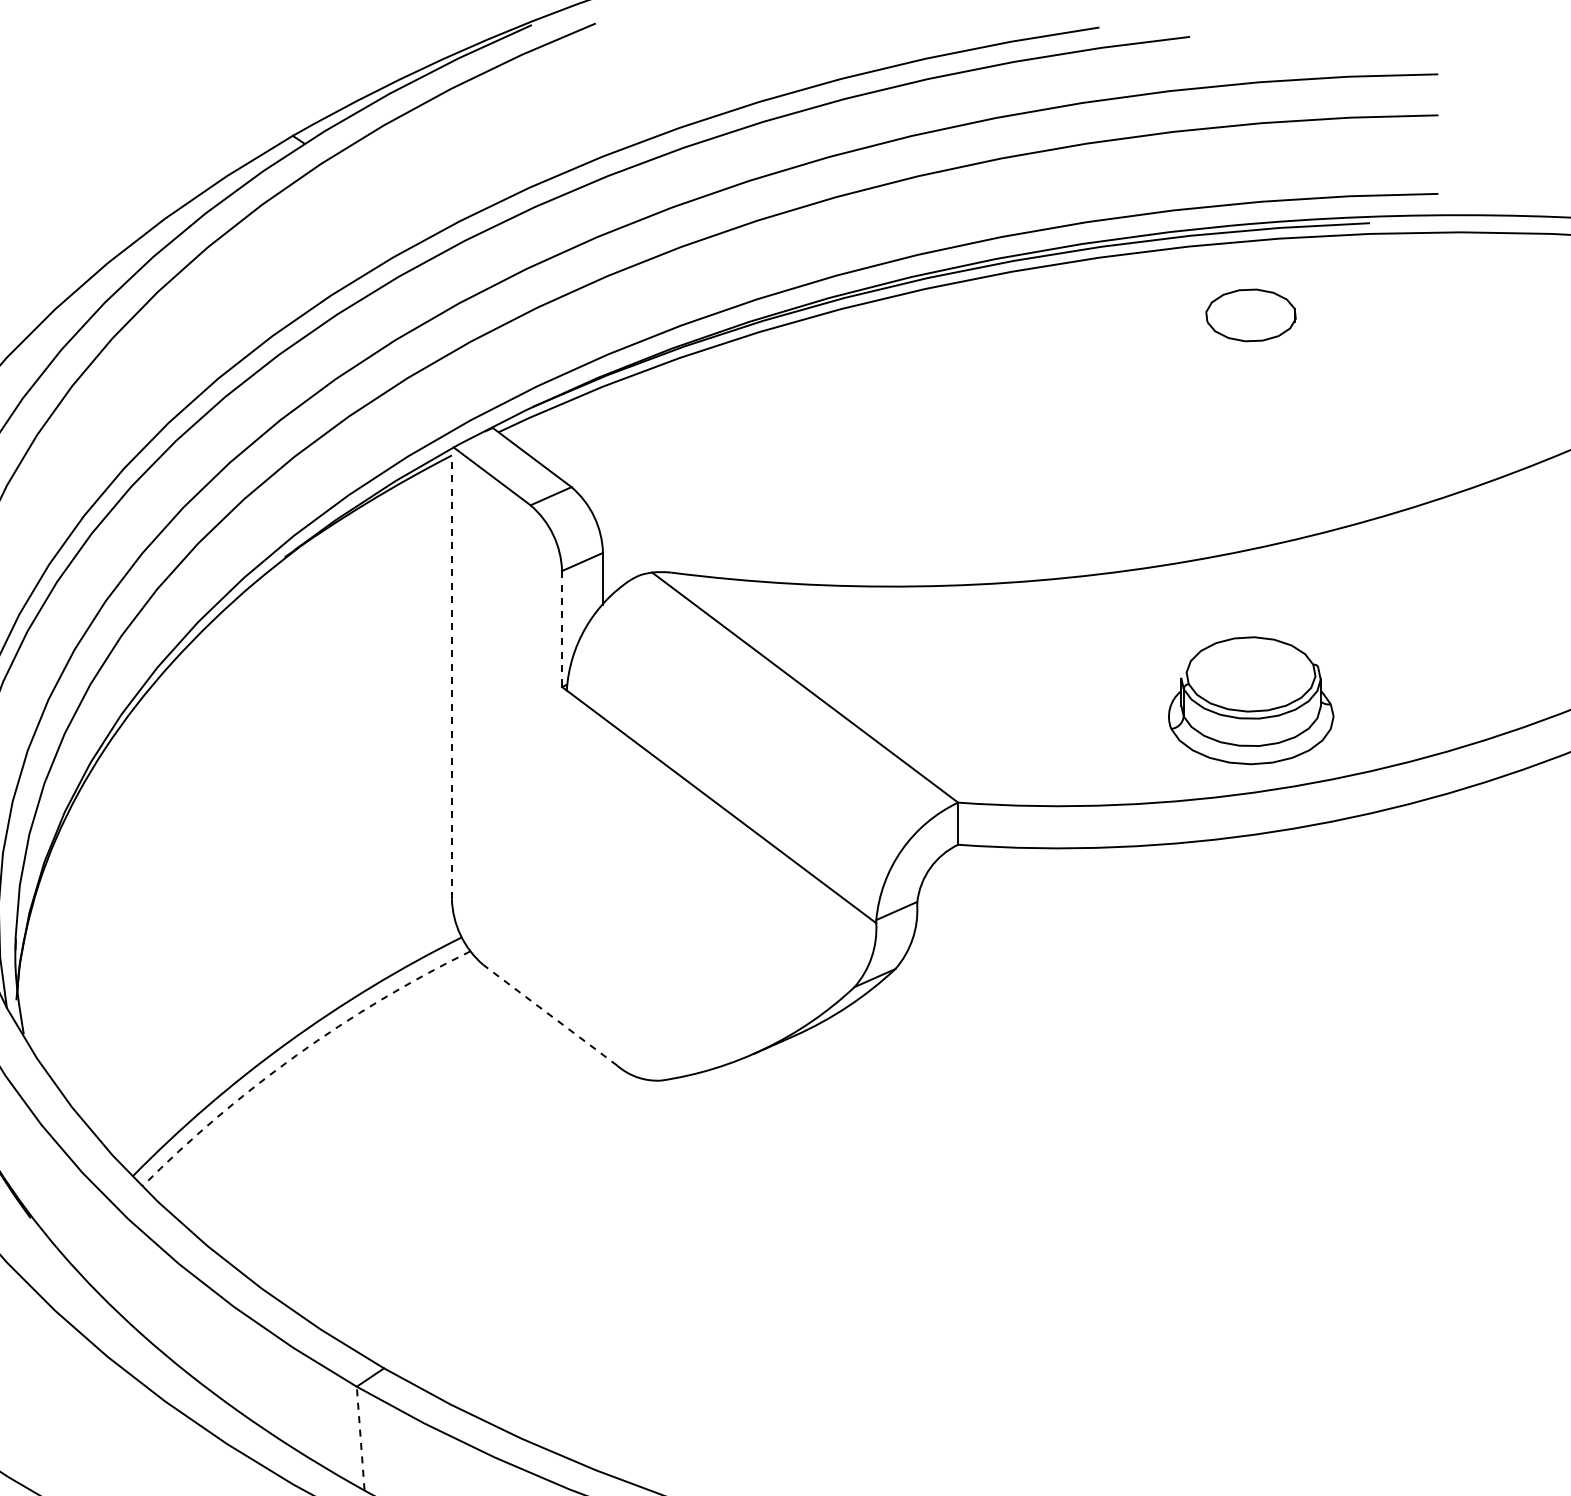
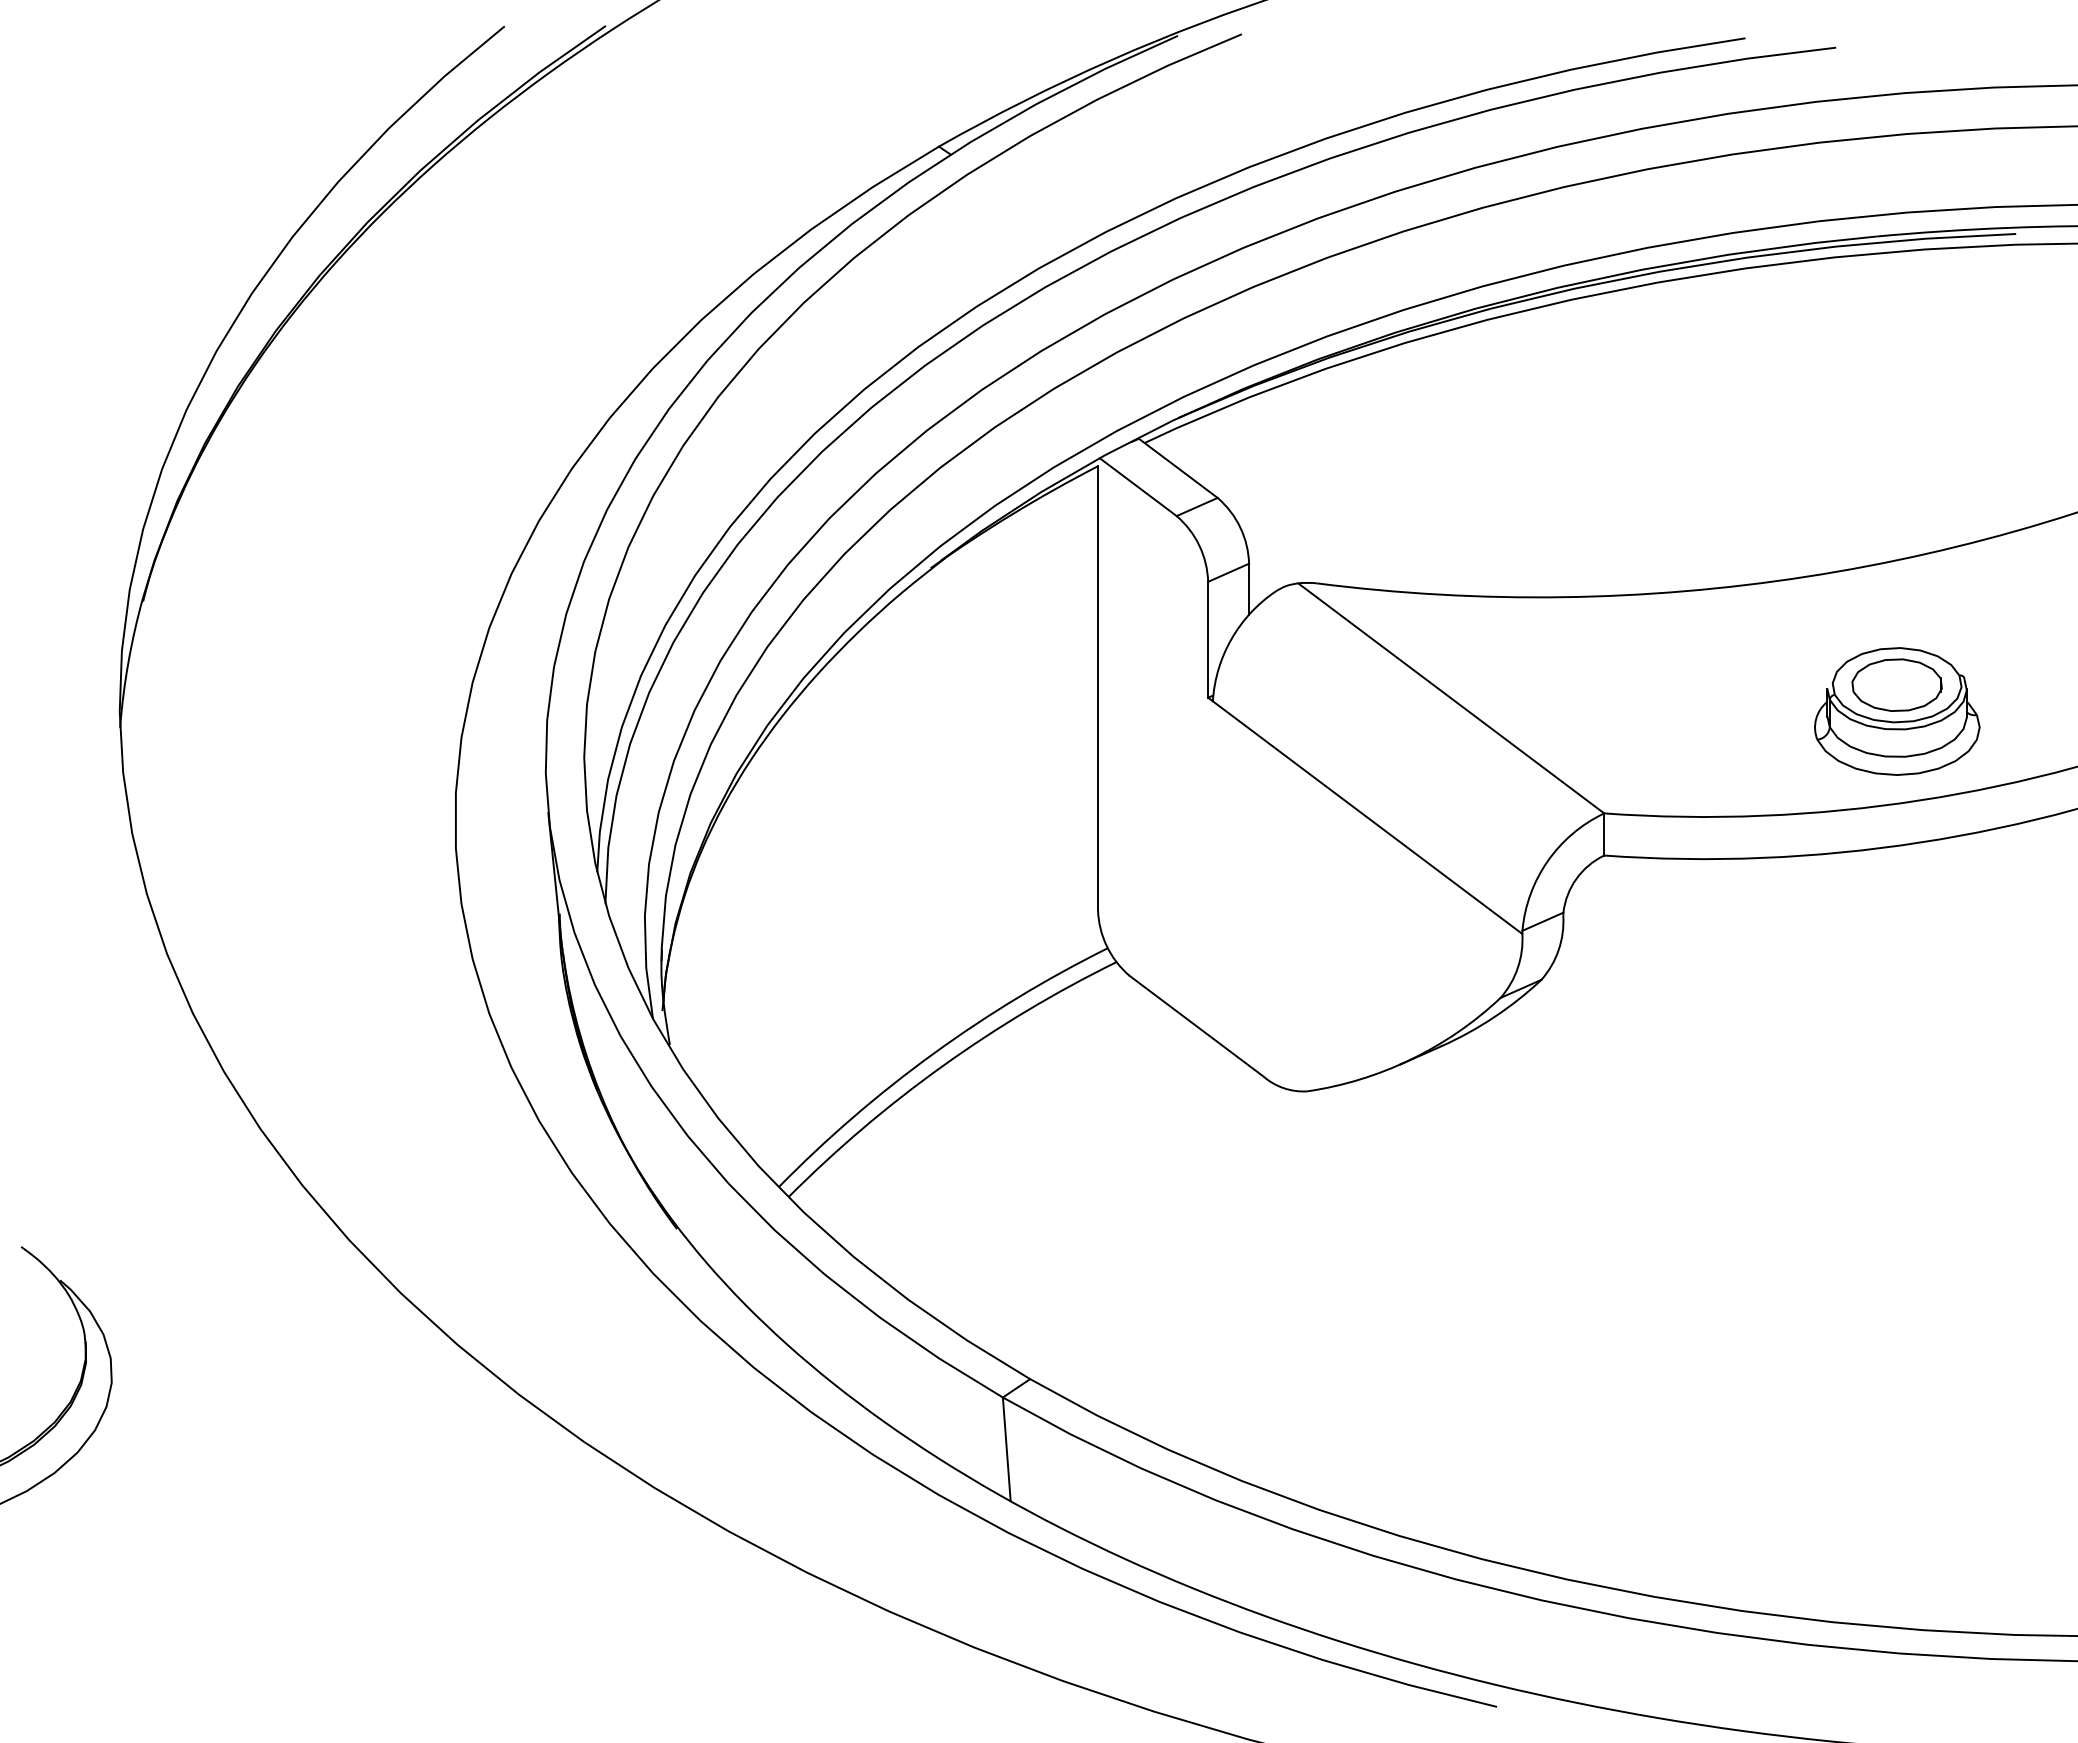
part: (1250, 314) -> (1896, 684), moved
line: (562, 628) -> (1208, 639), dashed -> solid
line: (452, 677) -> (1098, 688), dashed -> solid
line: (550, 1015) -> (1196, 1026), dashed -> solid
arc: (296, 1055) -> (942, 1066), dashed -> solid
line: (360, 1438) -> (1006, 1449), dashed -> solid

